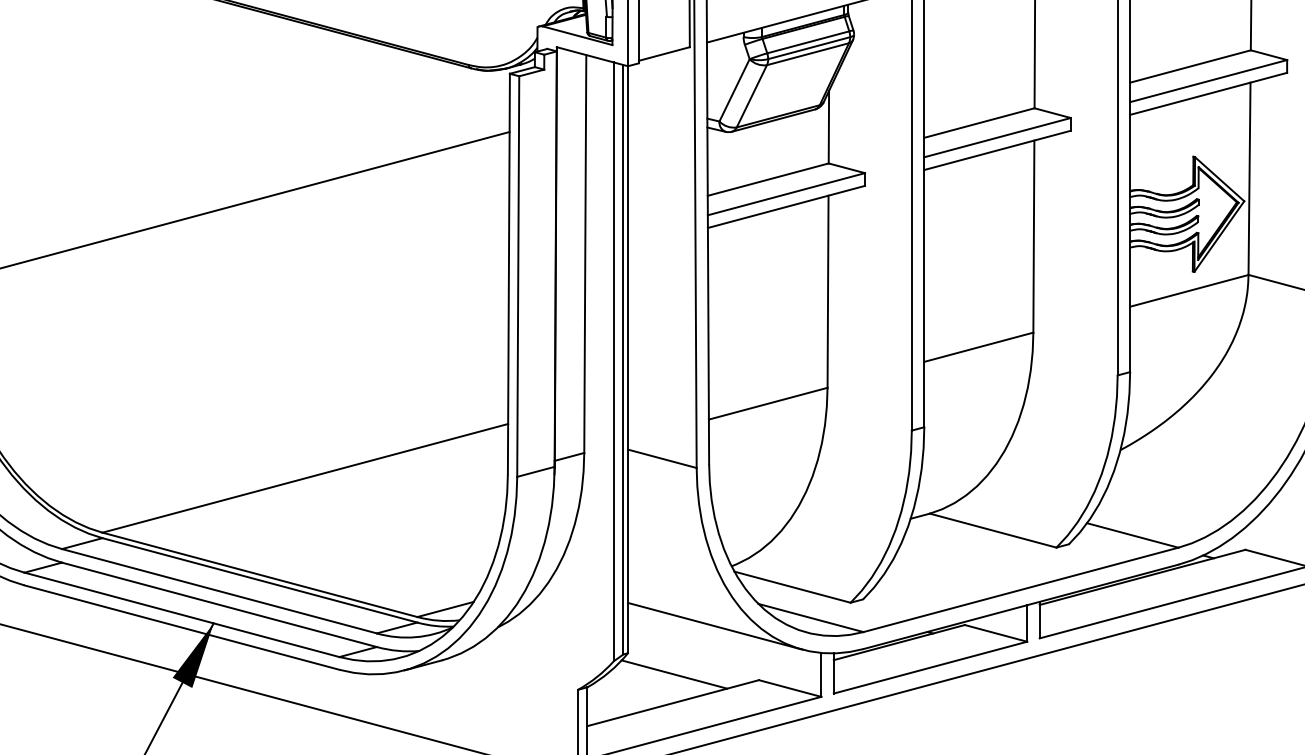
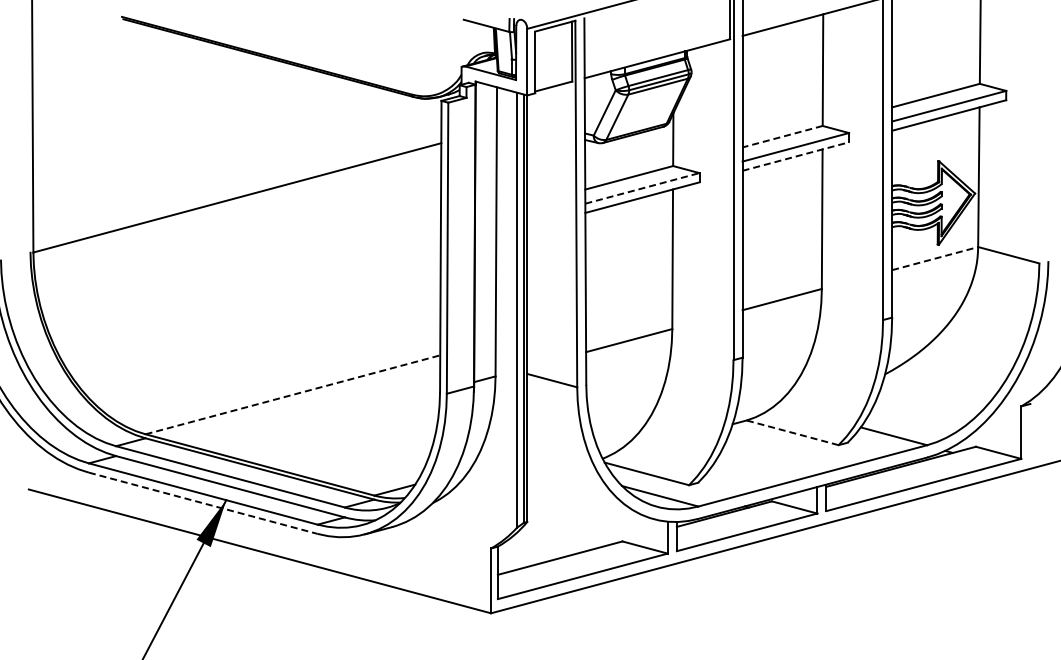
line: (979, 122) -> (782, 136), solid -> dashed
line: (998, 150) -> (796, 156), solid -> dashed
line: (786, 194) -> (642, 188), solid -> dashed
line: (1189, 290) -> (935, 258), solid -> dashed
line: (304, 477) -> (292, 394), solid -> dashed
line: (992, 530) -> (792, 432), solid -> dashed
line: (714, 626) -> (590, 502), removed
line: (182, 627) -> (203, 503), solid -> dashed
line: (673, 674) -> (560, 537), removed

